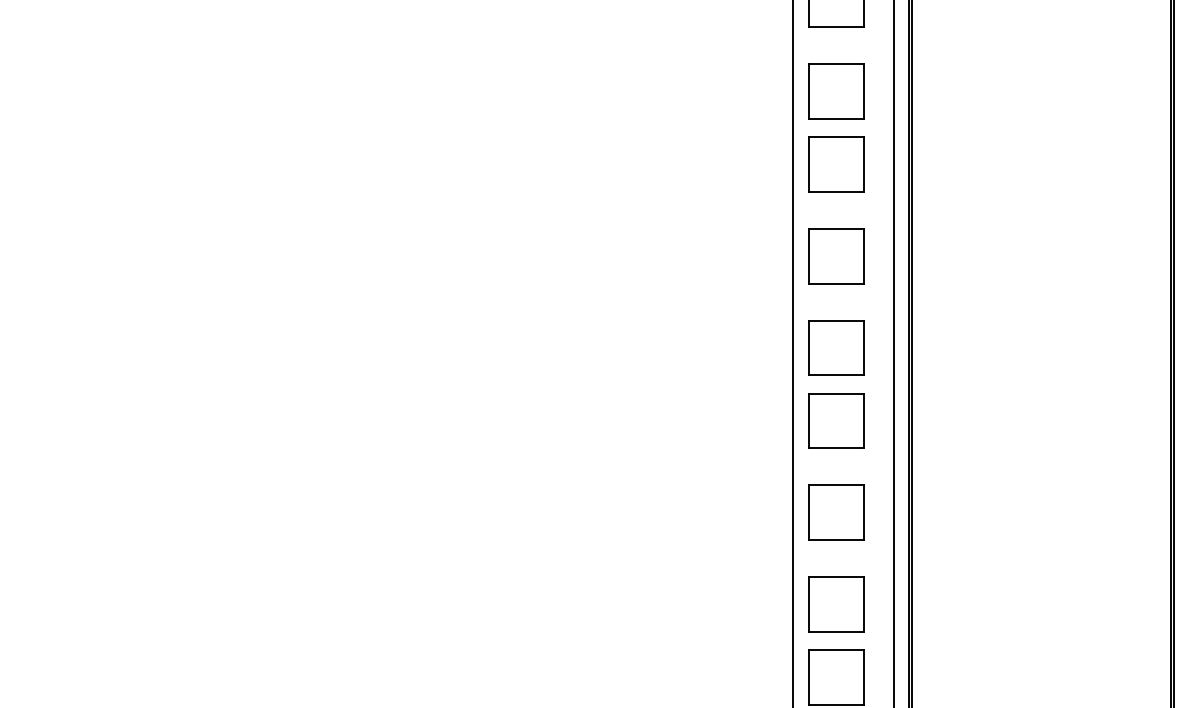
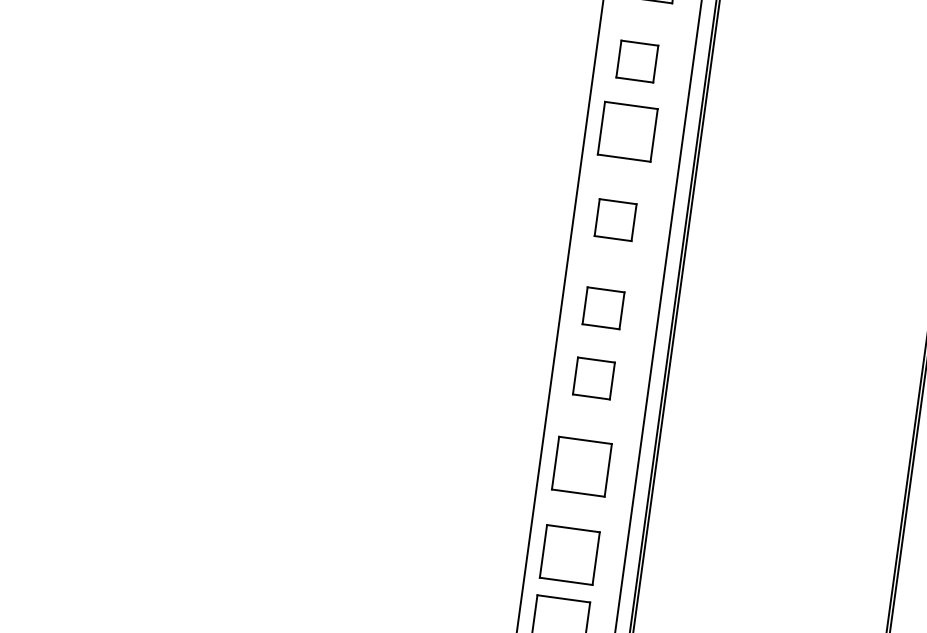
part: (836, 91) -> (637, 61), size x0.7
part: (836, 256) -> (615, 220), size x0.7
part: (836, 347) -> (603, 307), size x0.7
part: (836, 420) -> (593, 377), size x0.7

